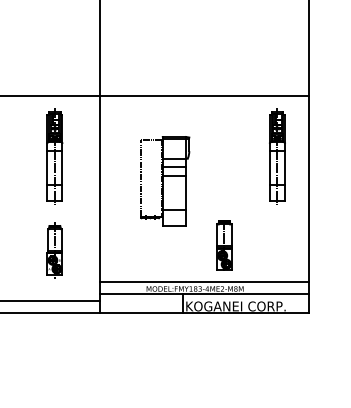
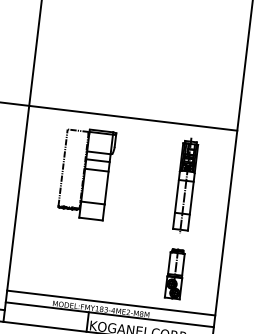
part: (277, 156) -> (185, 185), moved
part: (165, 181) -> (87, 174), moved
part: (224, 245) -> (175, 274), moved

